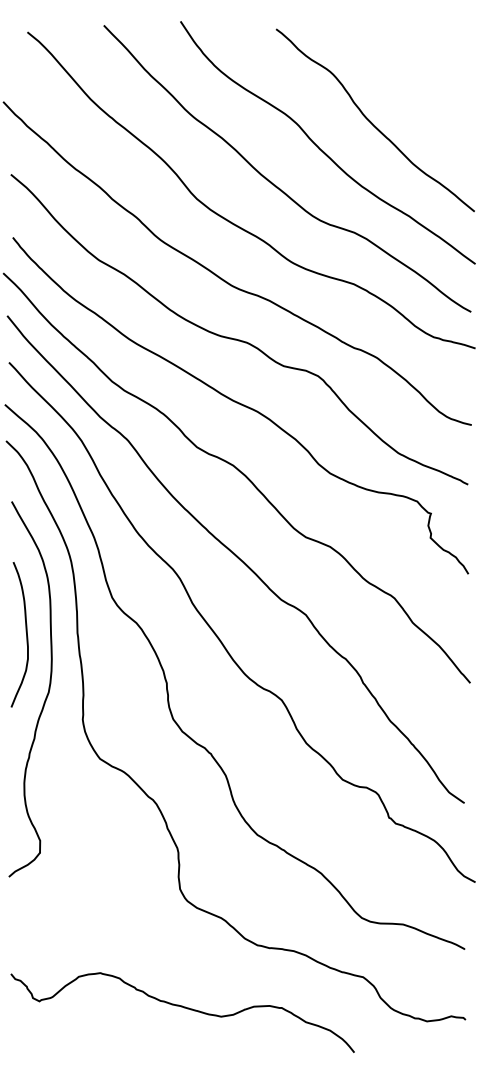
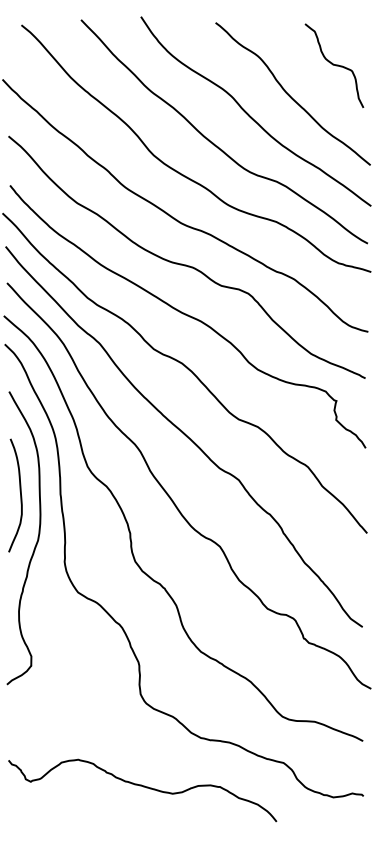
curve: (428, 83) -> (334, 65), added

